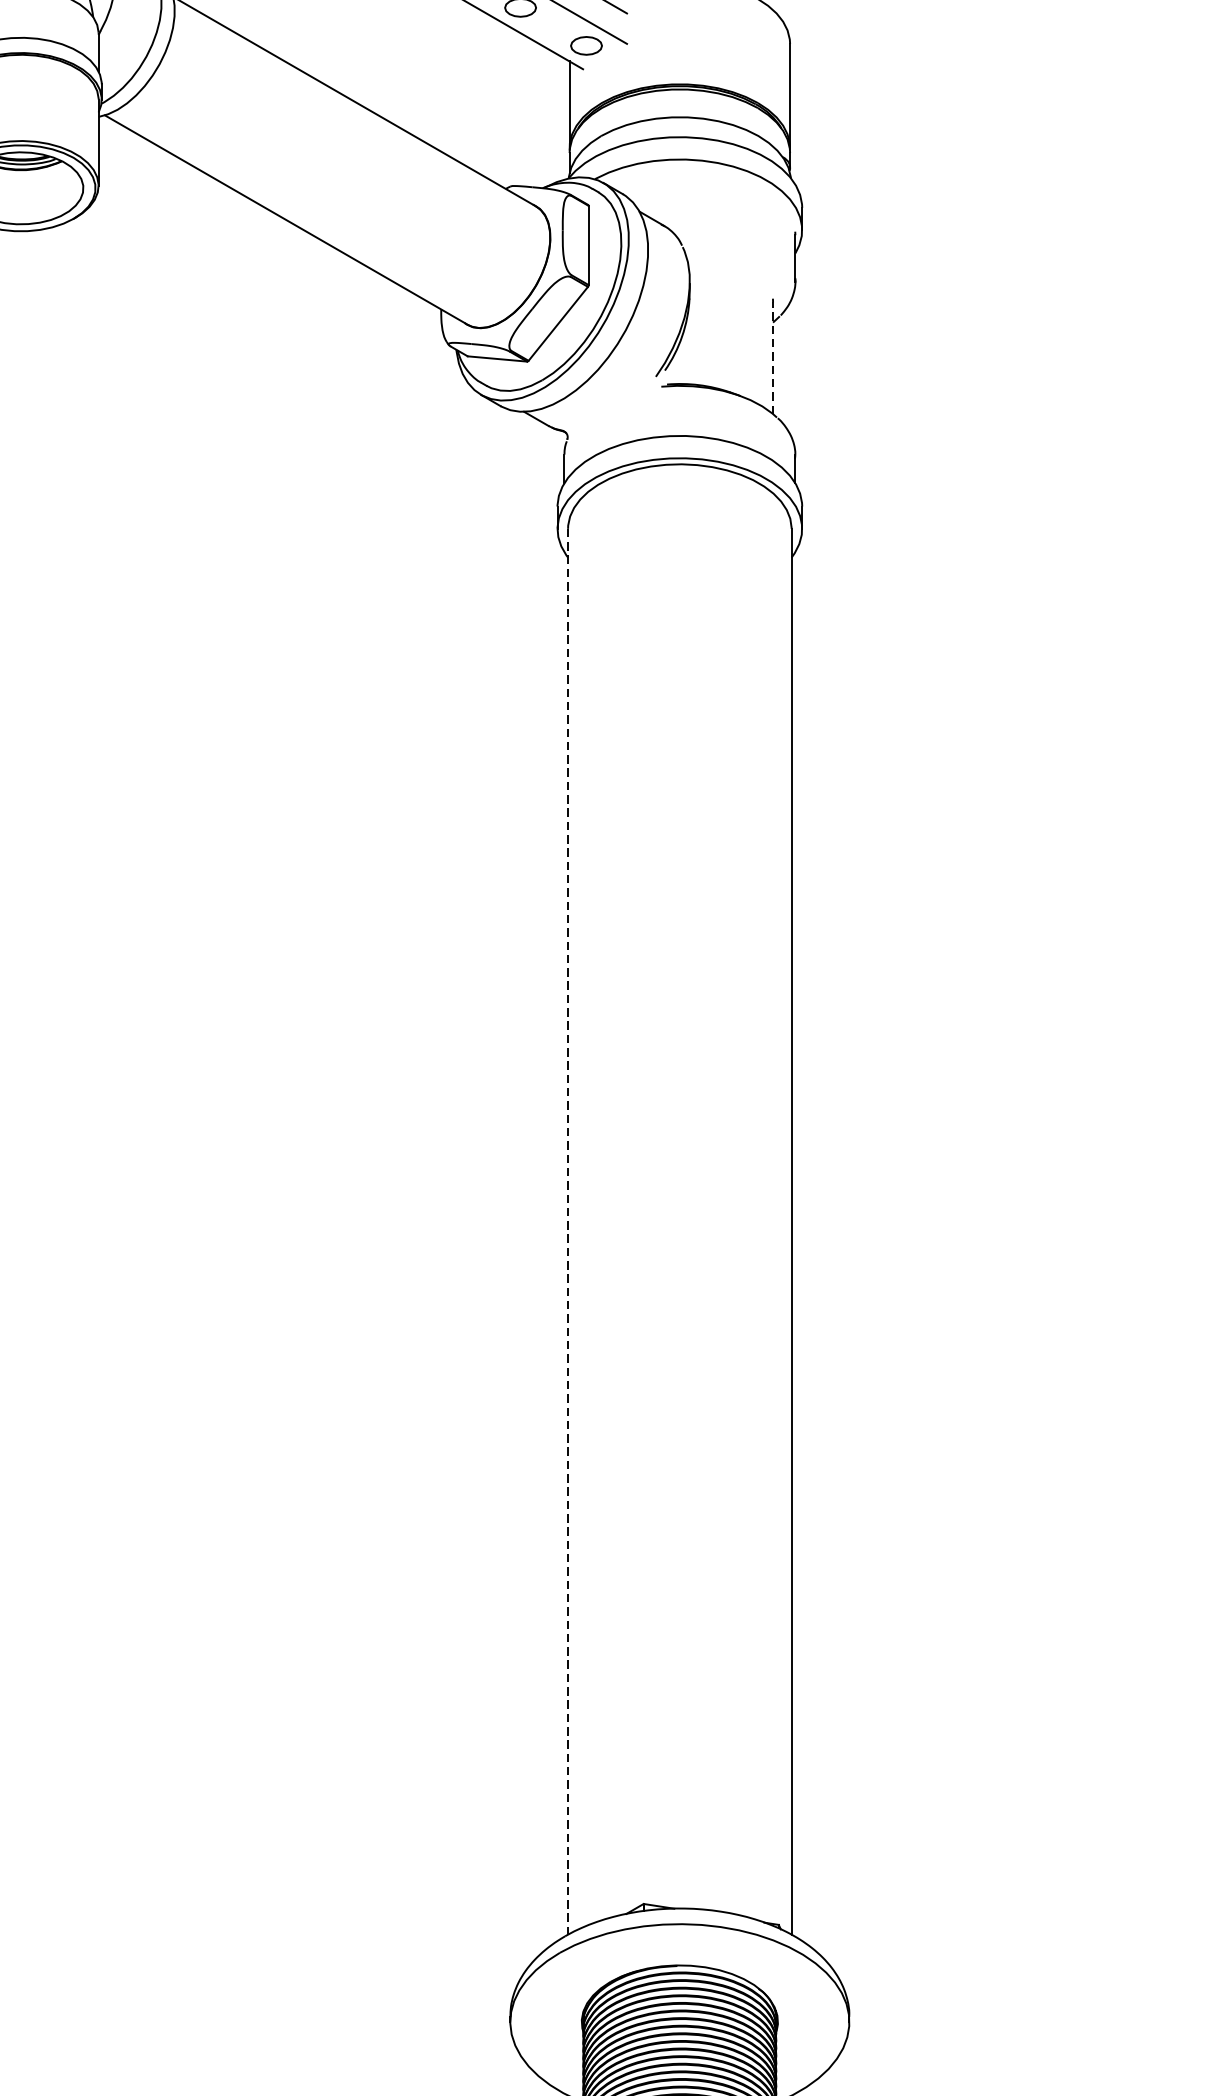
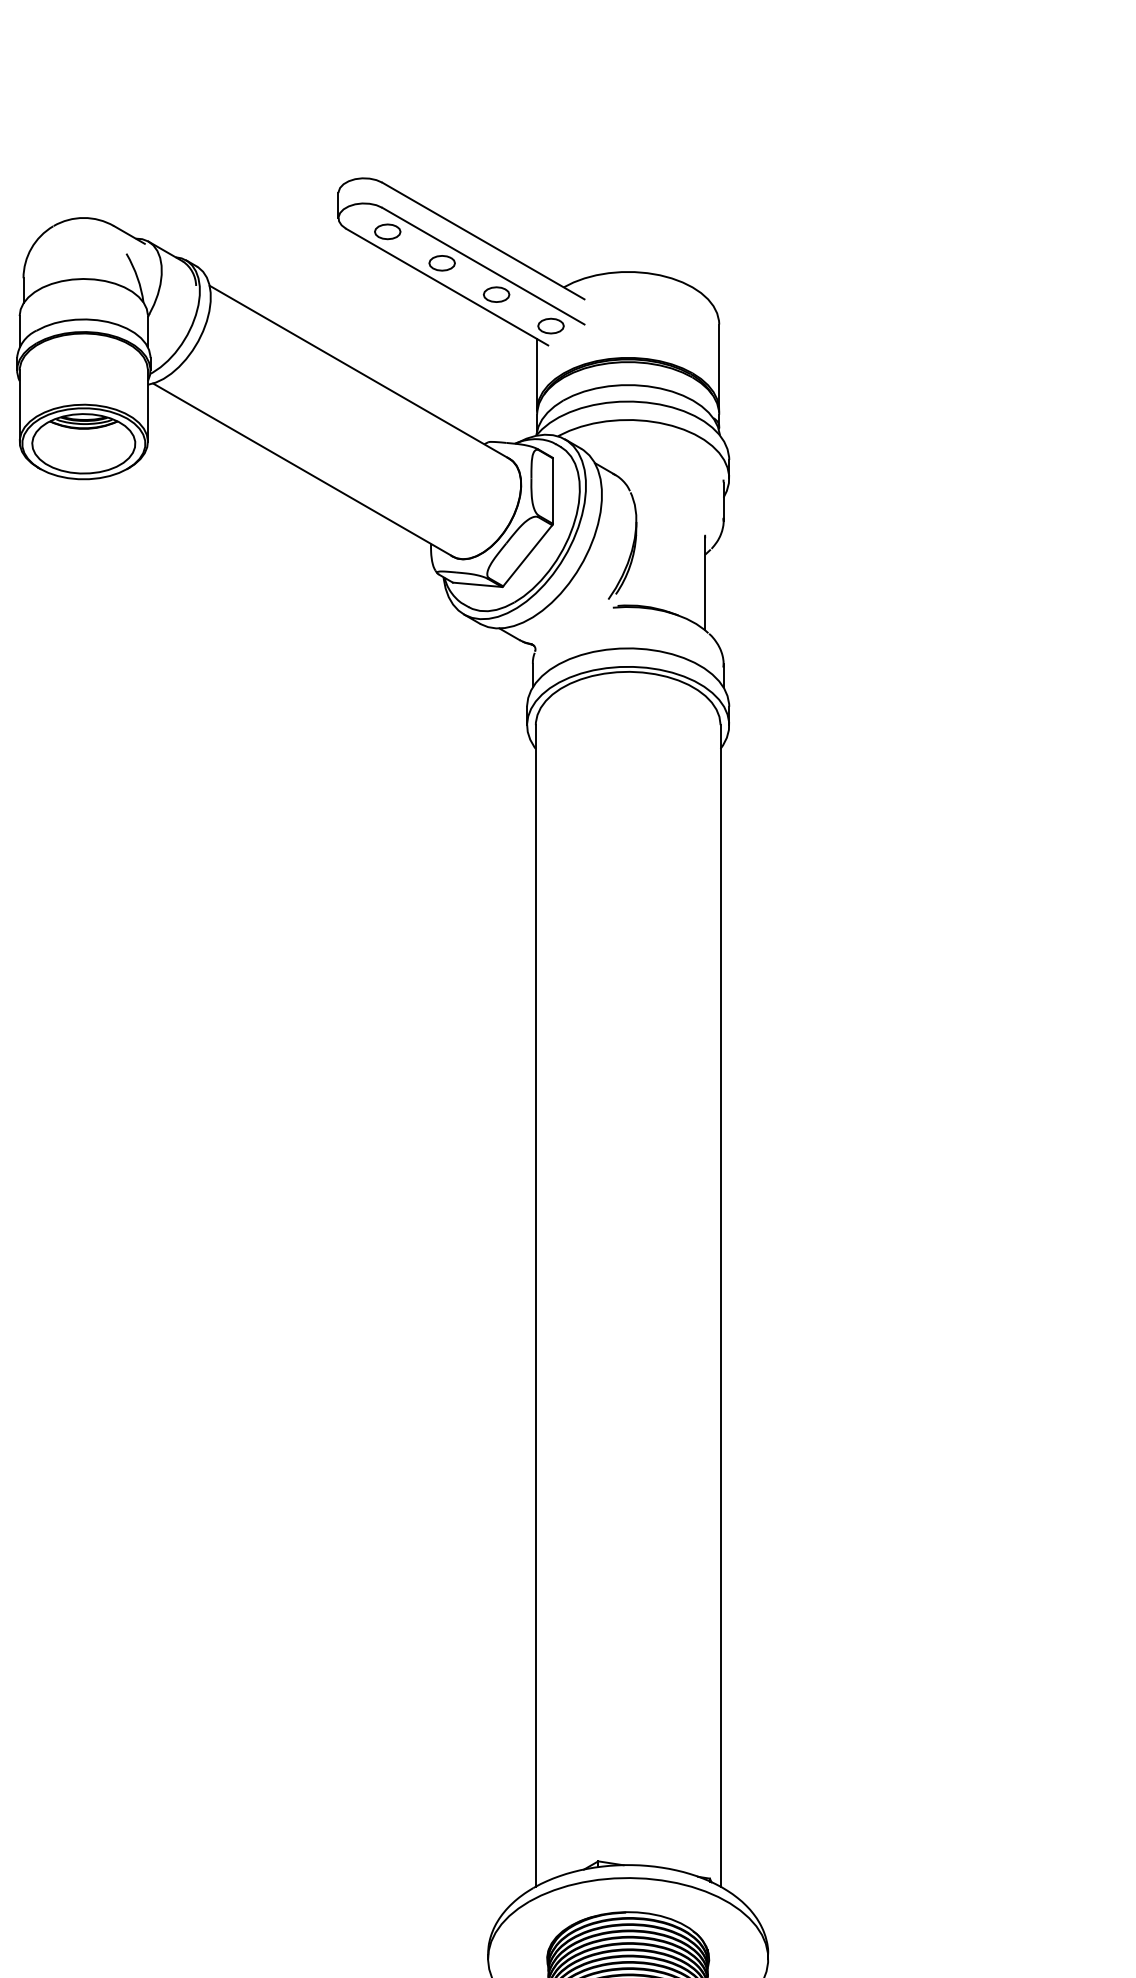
line: (773, 357) -> (705, 583), dashed -> solid
line: (567, 1231) -> (535, 1305), dashed -> solid

